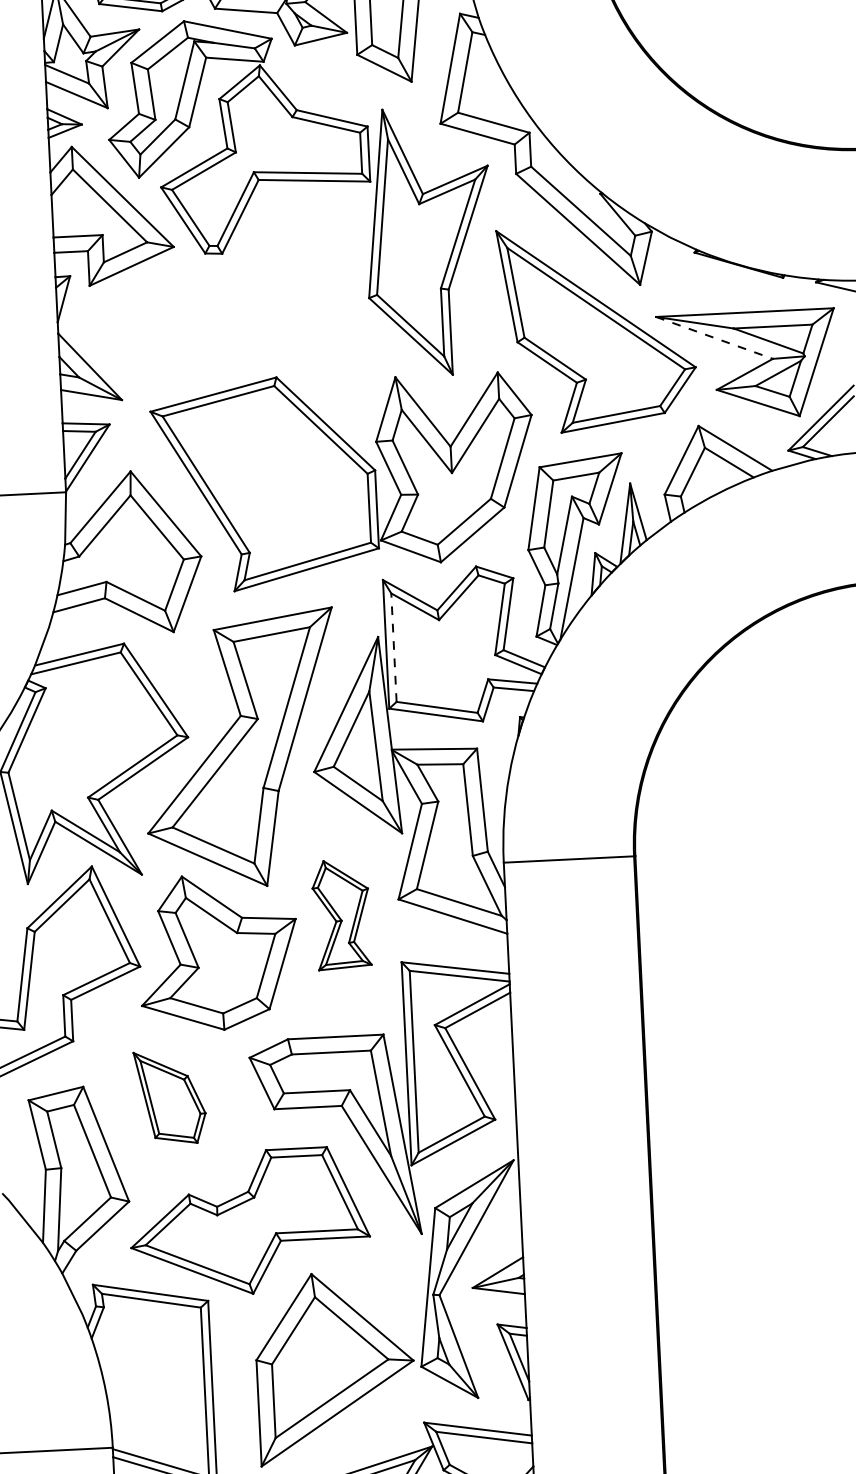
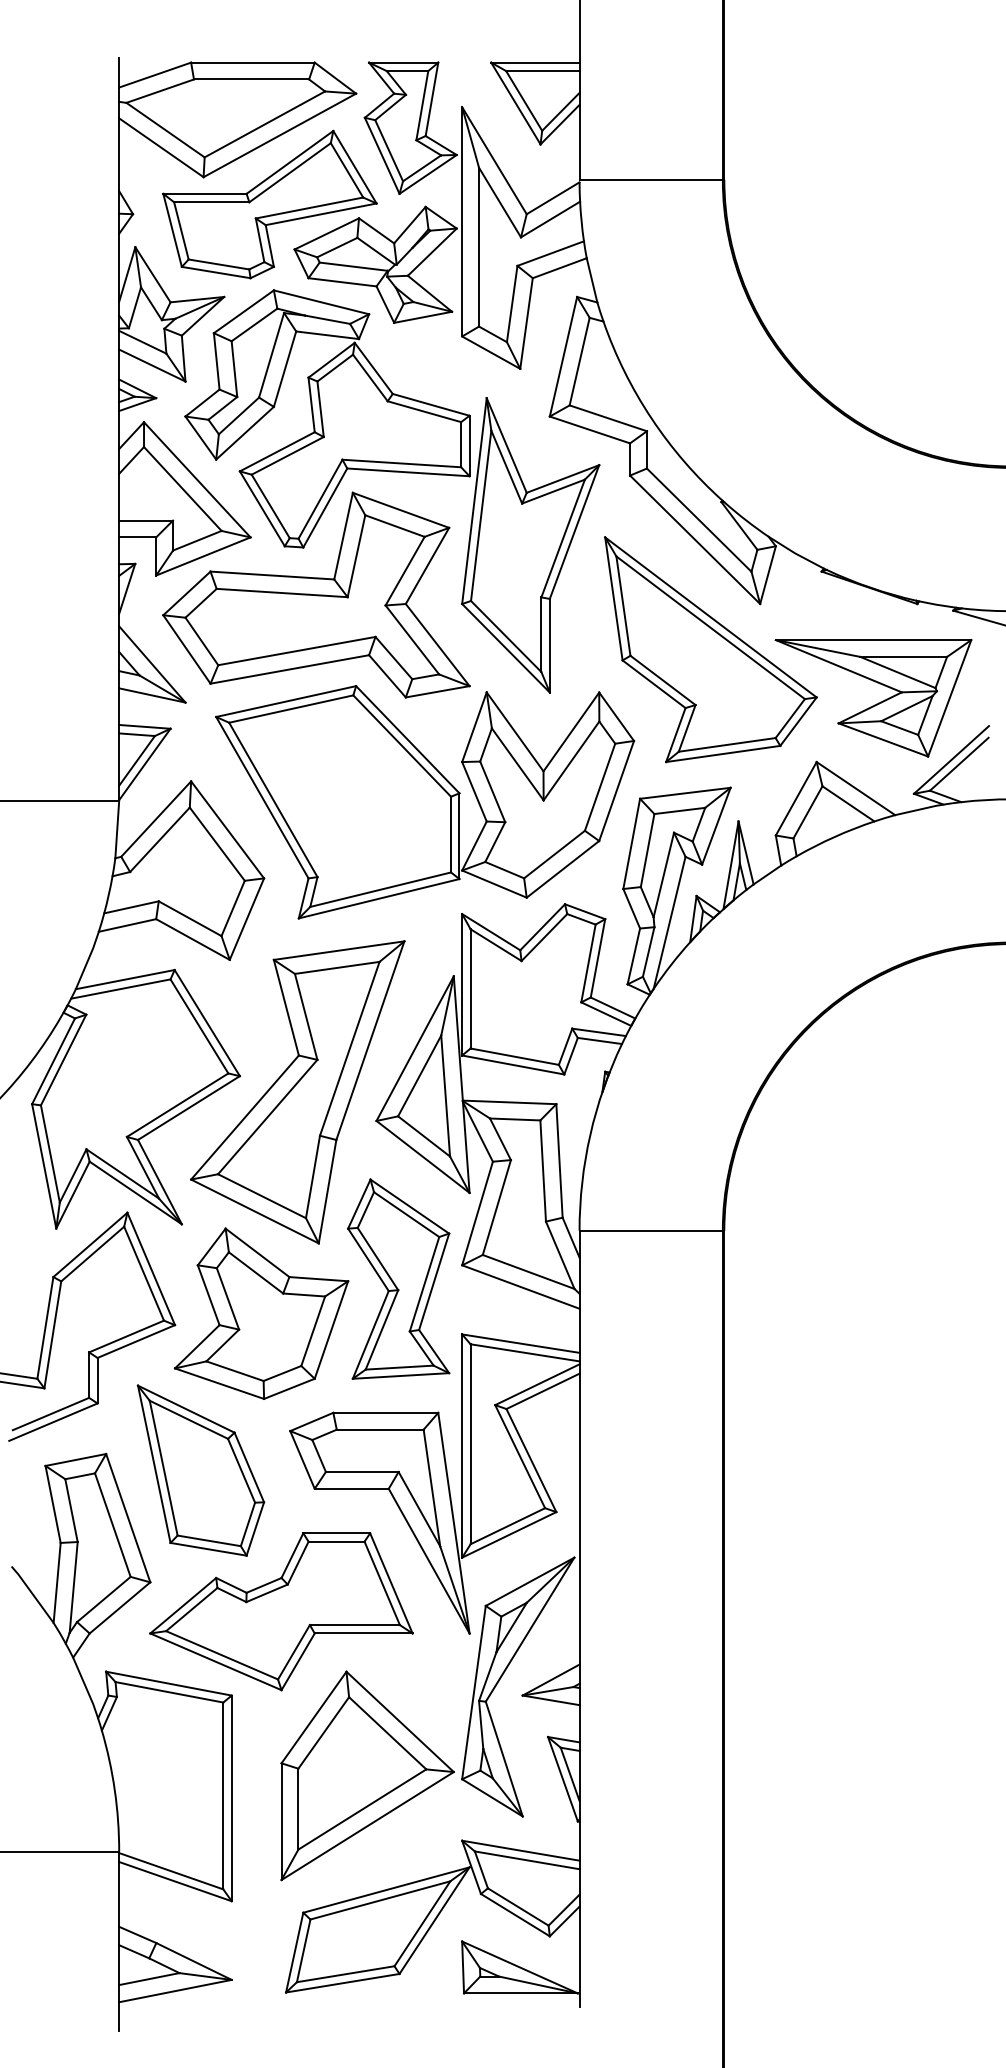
part: (236, 295) -> (316, 594), added
line: (715, 338) -> (839, 666), dashed -> solid
line: (393, 647) -> (470, 988), dashed -> solid
part: (341, 914) -> (398, 1278), size x1.67
part: (169, 1097) -> (200, 1470), size x1.67

